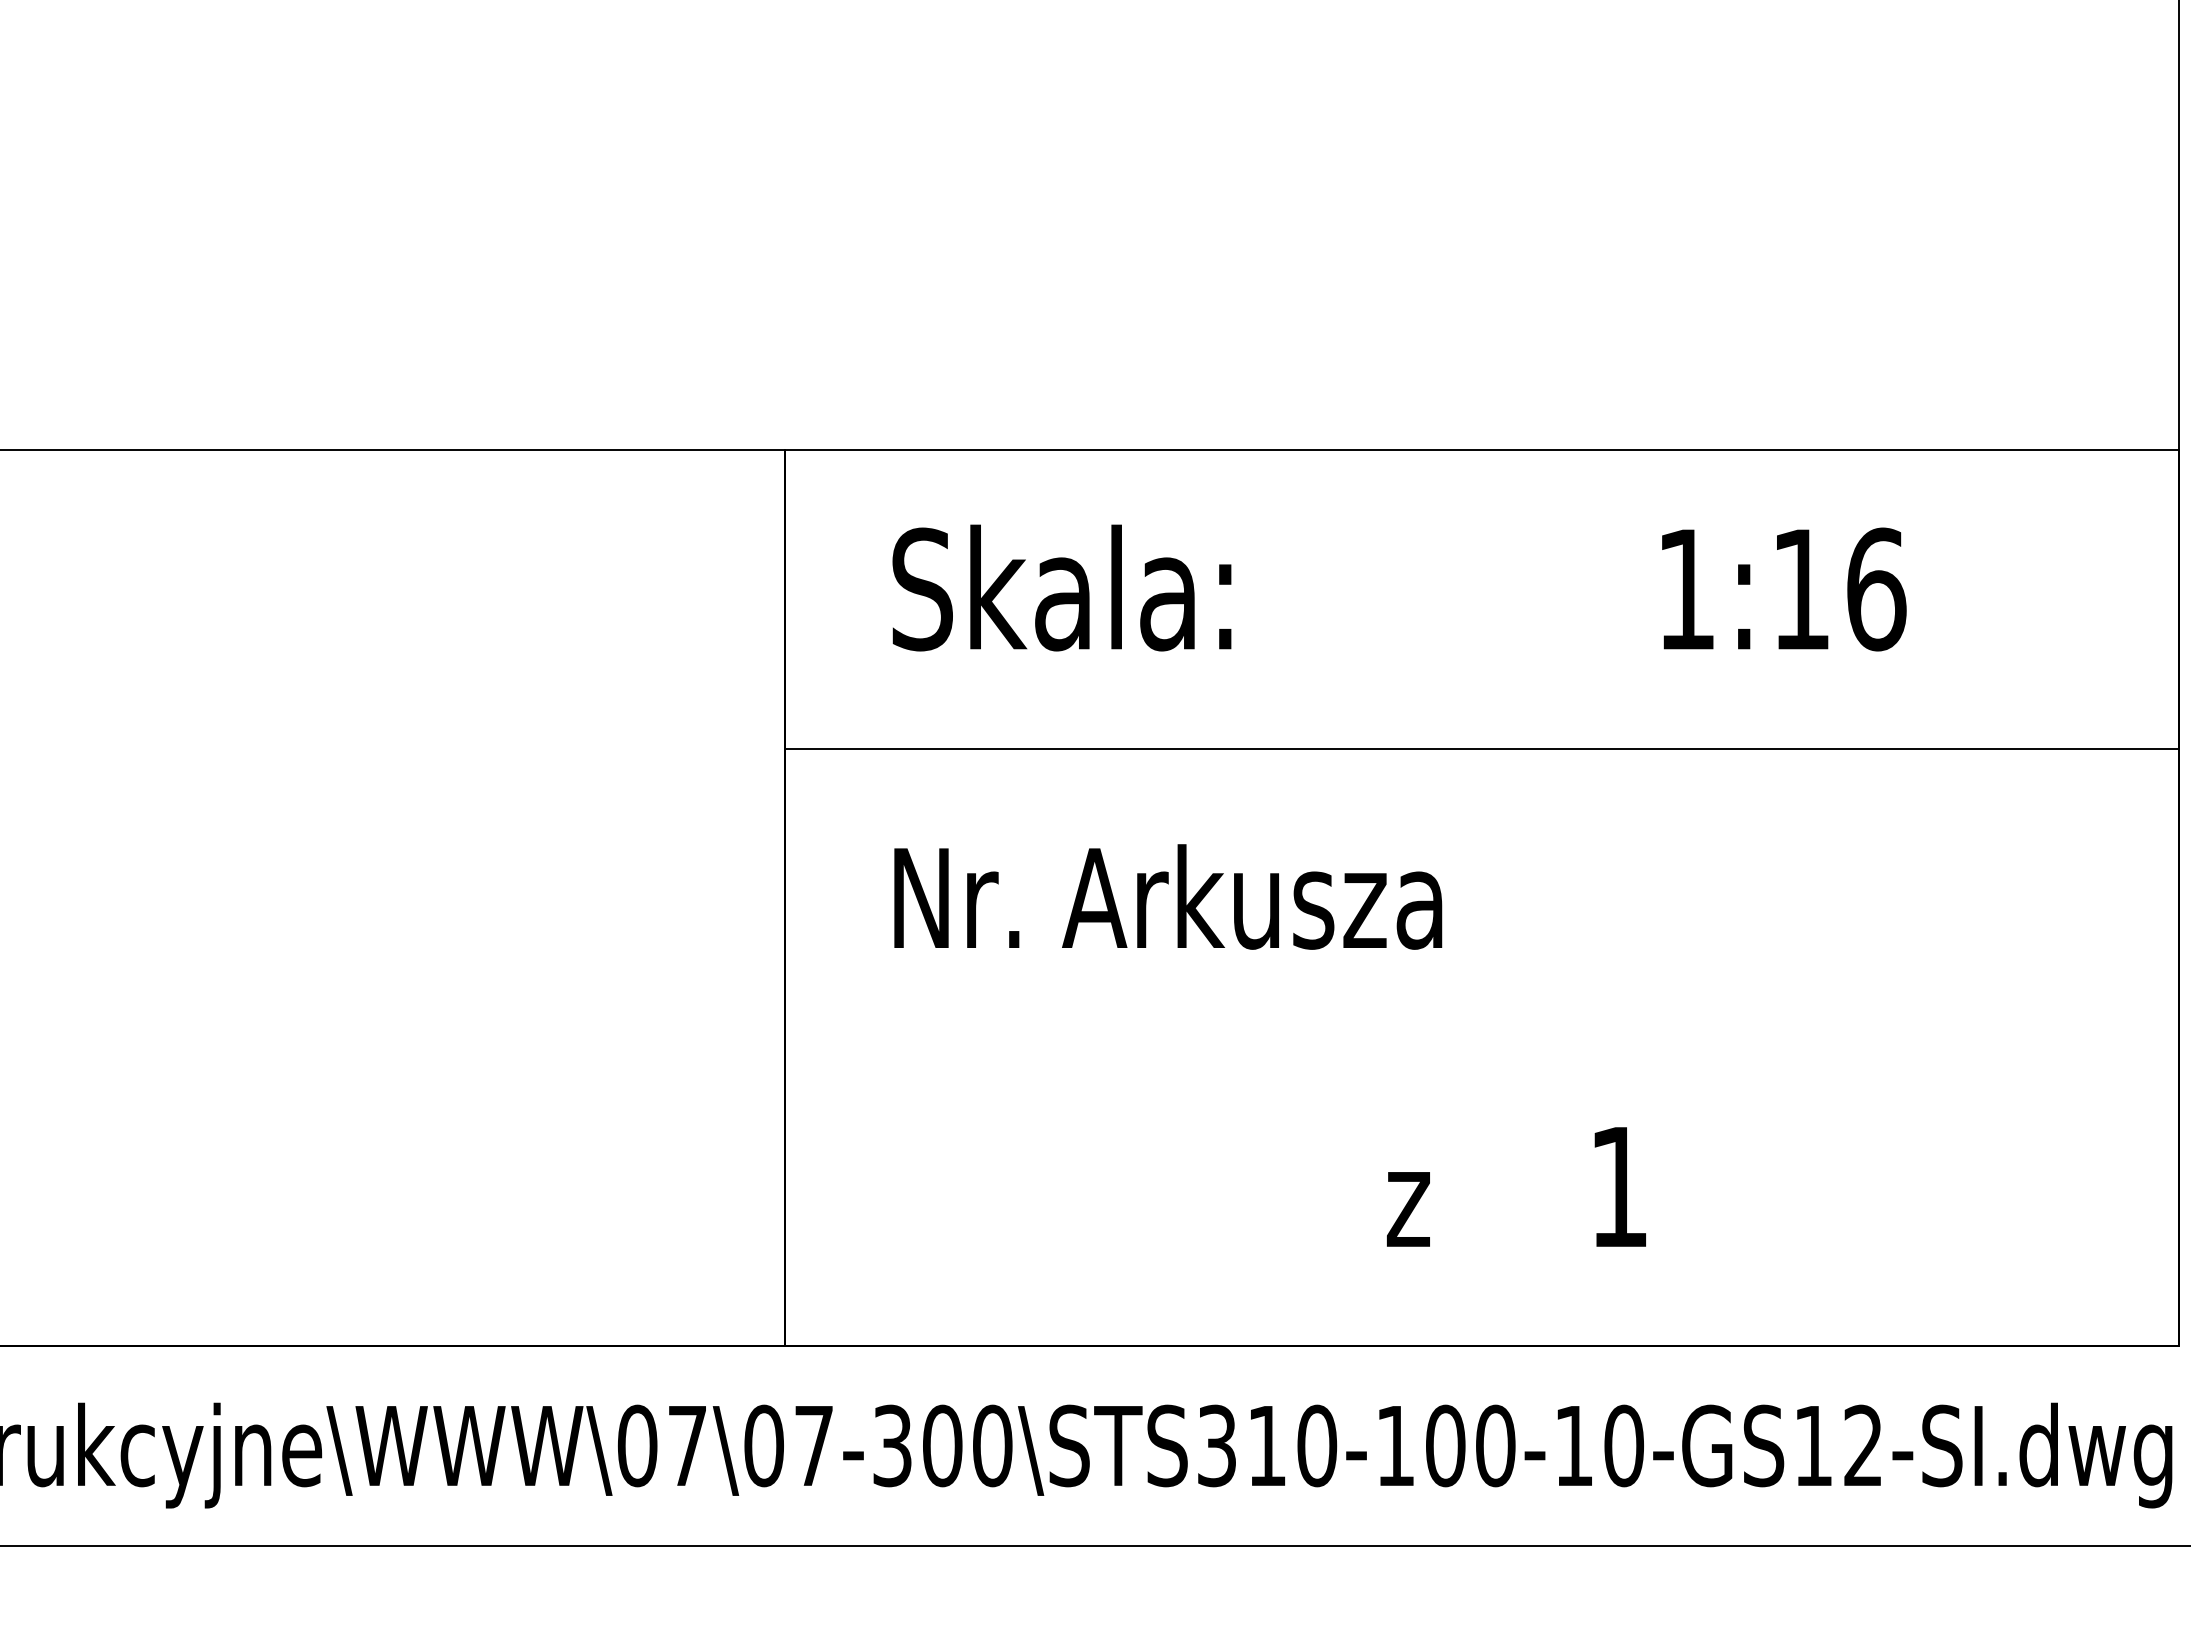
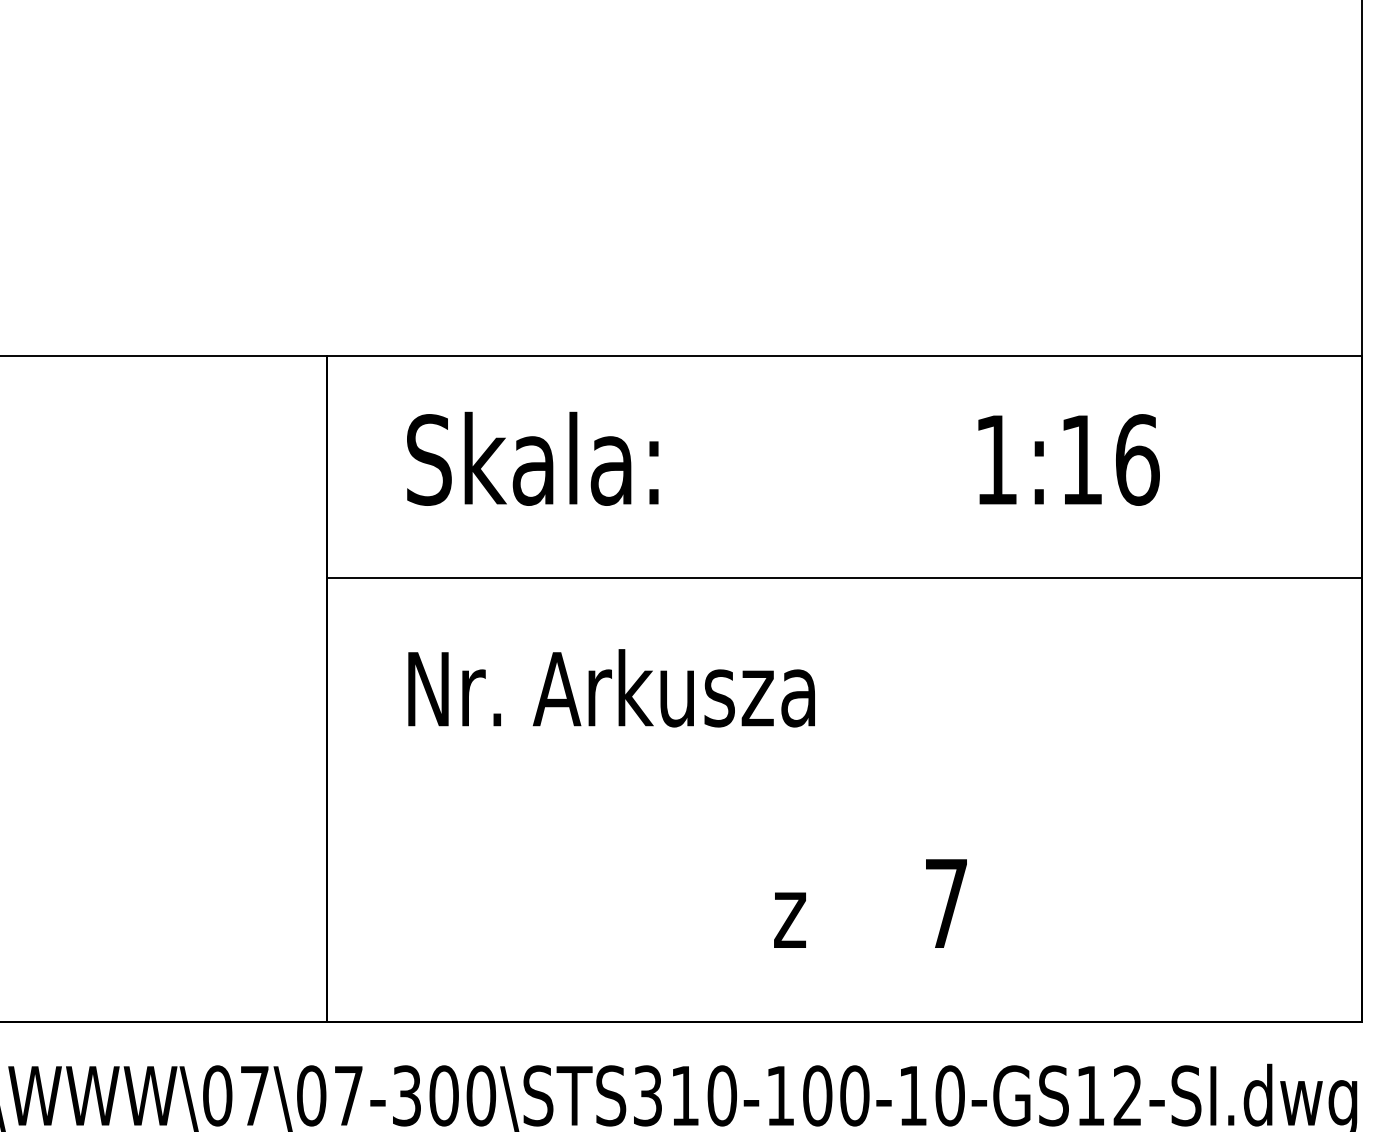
text: (1618, 1186) -> (945, 903), 1 -> 7

